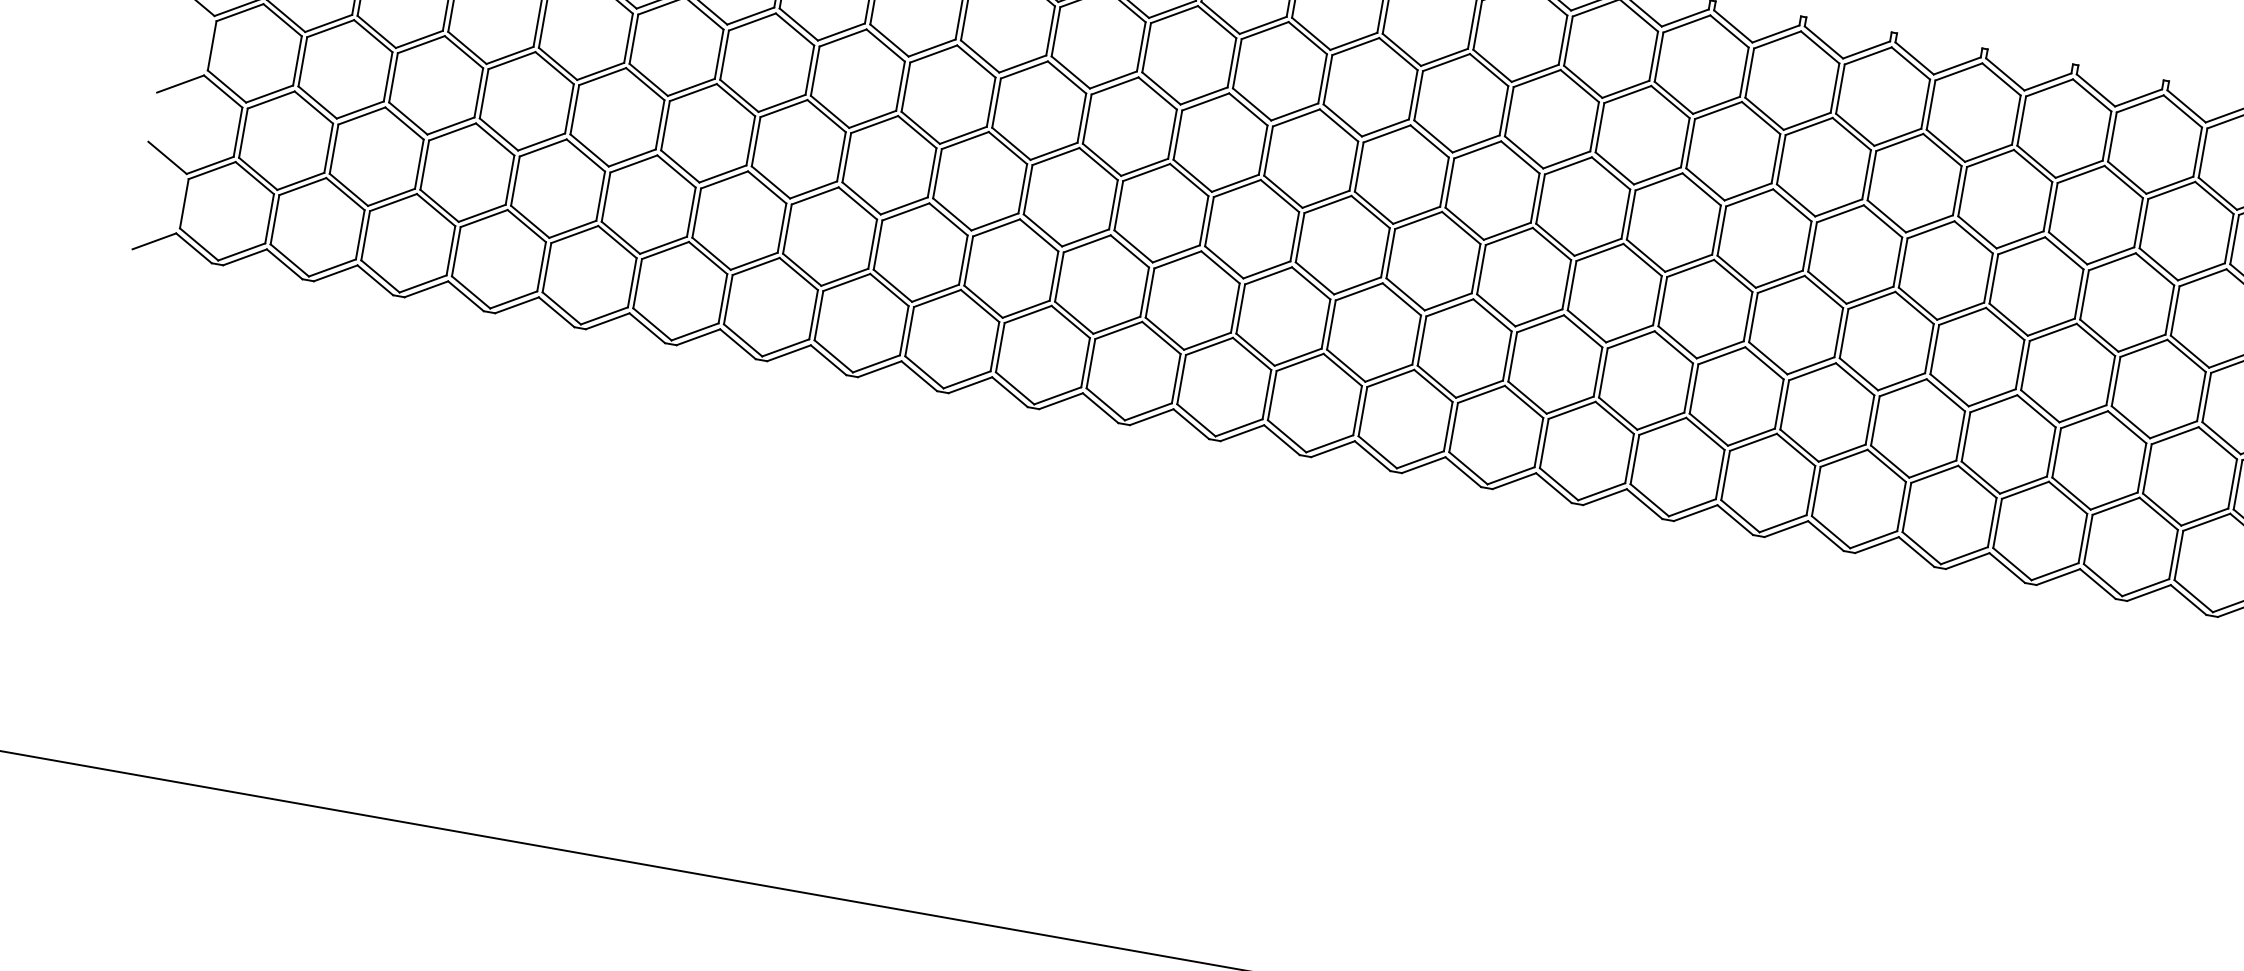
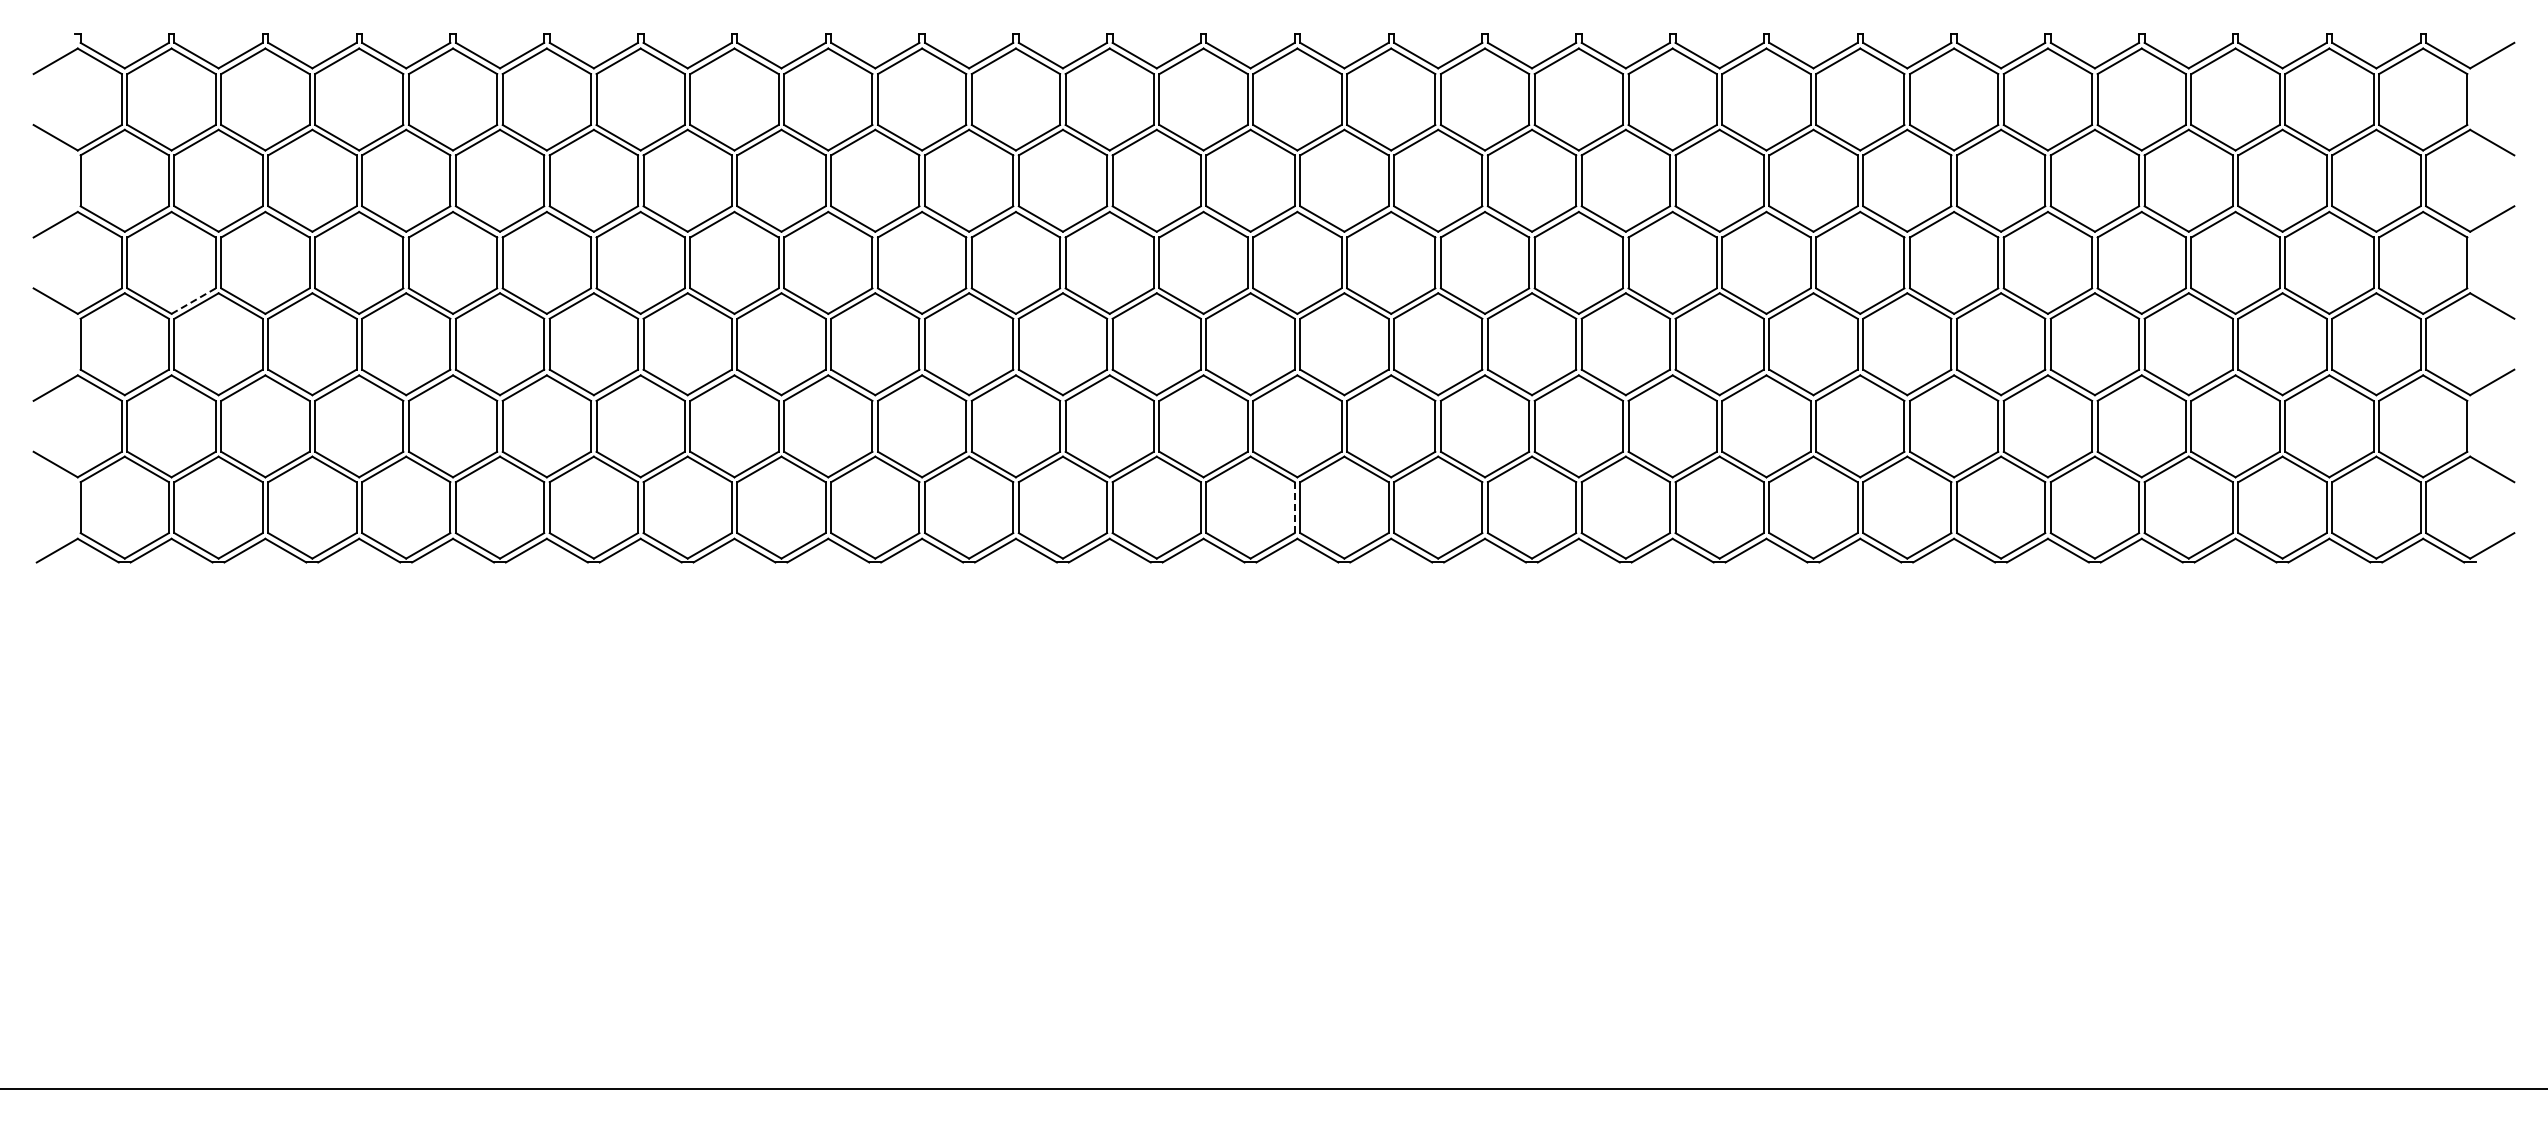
line: (329, 22) -> (194, 300), solid -> dashed
line: (1357, 411) -> (1294, 508), solid -> dashed

